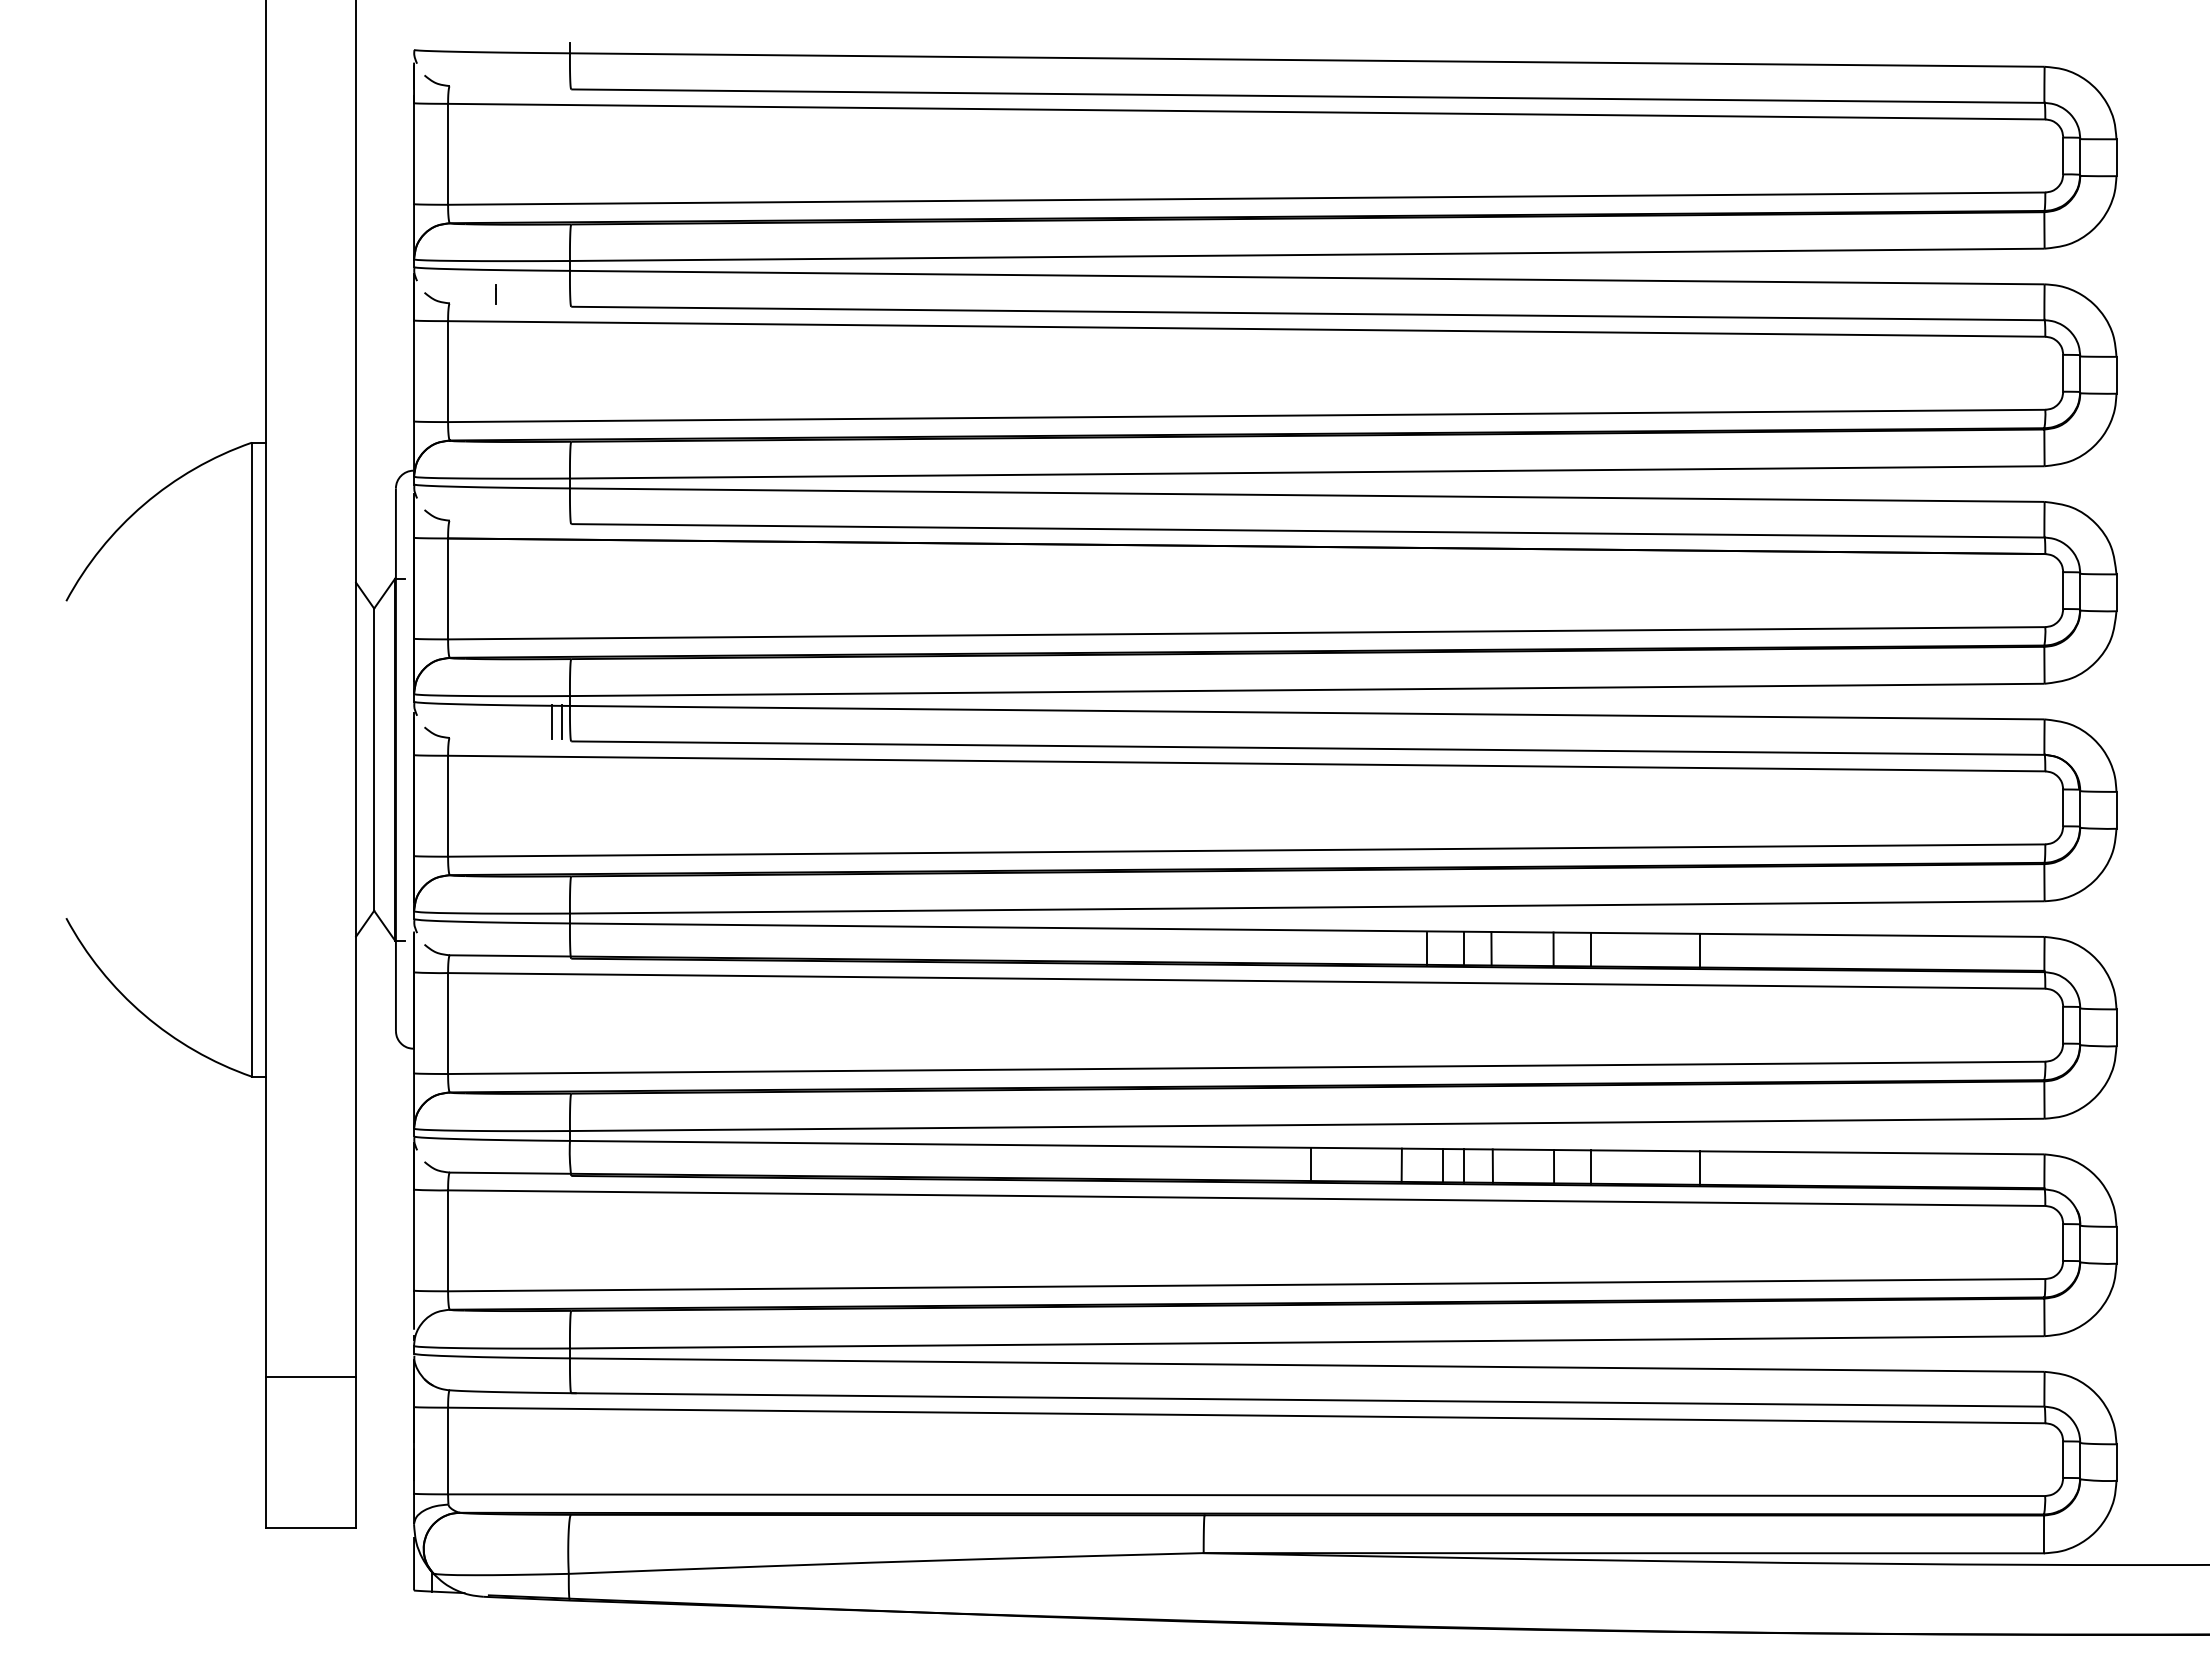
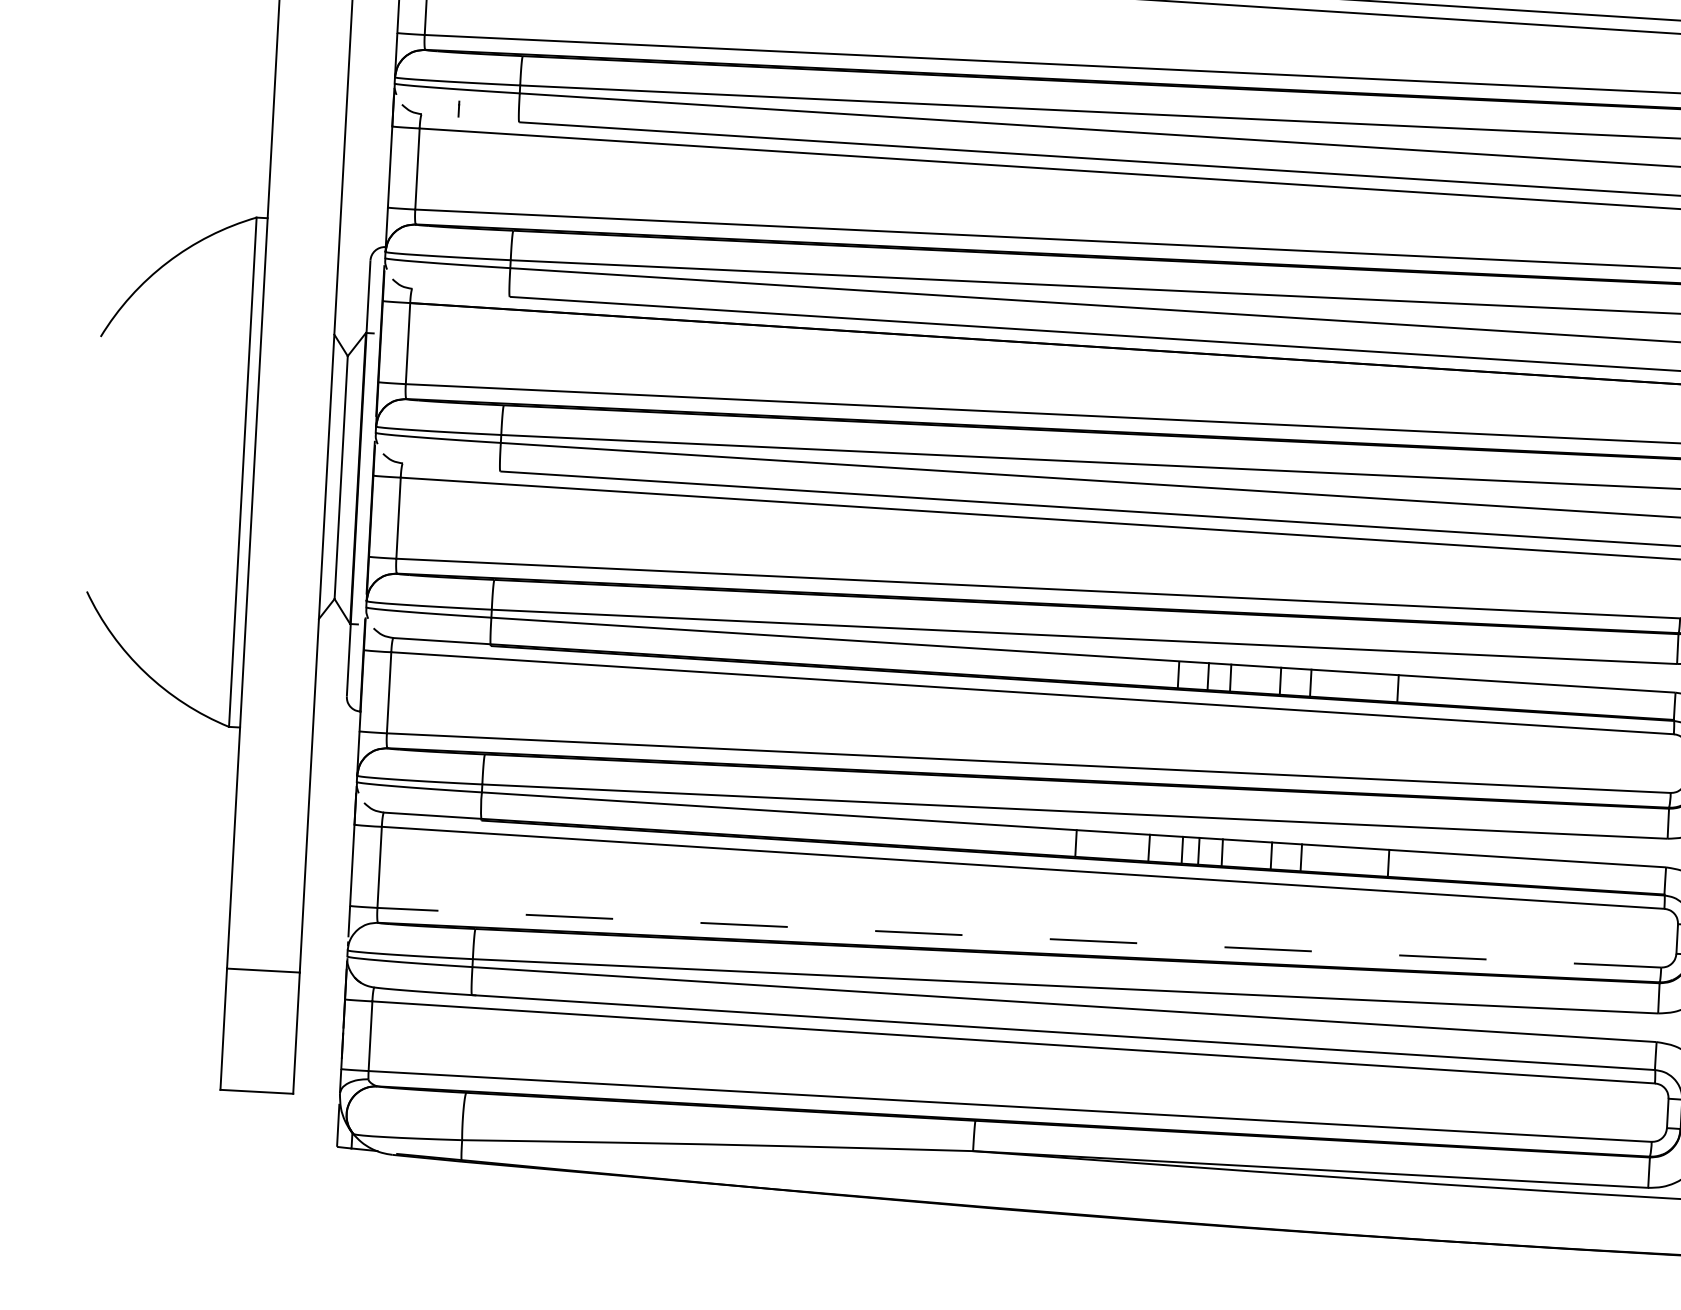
line: (552, 722) -> (486, 455), removed
line: (562, 722) -> (494, 455), removed
line: (1246, 1285) -> (1019, 937), solid -> dashed

